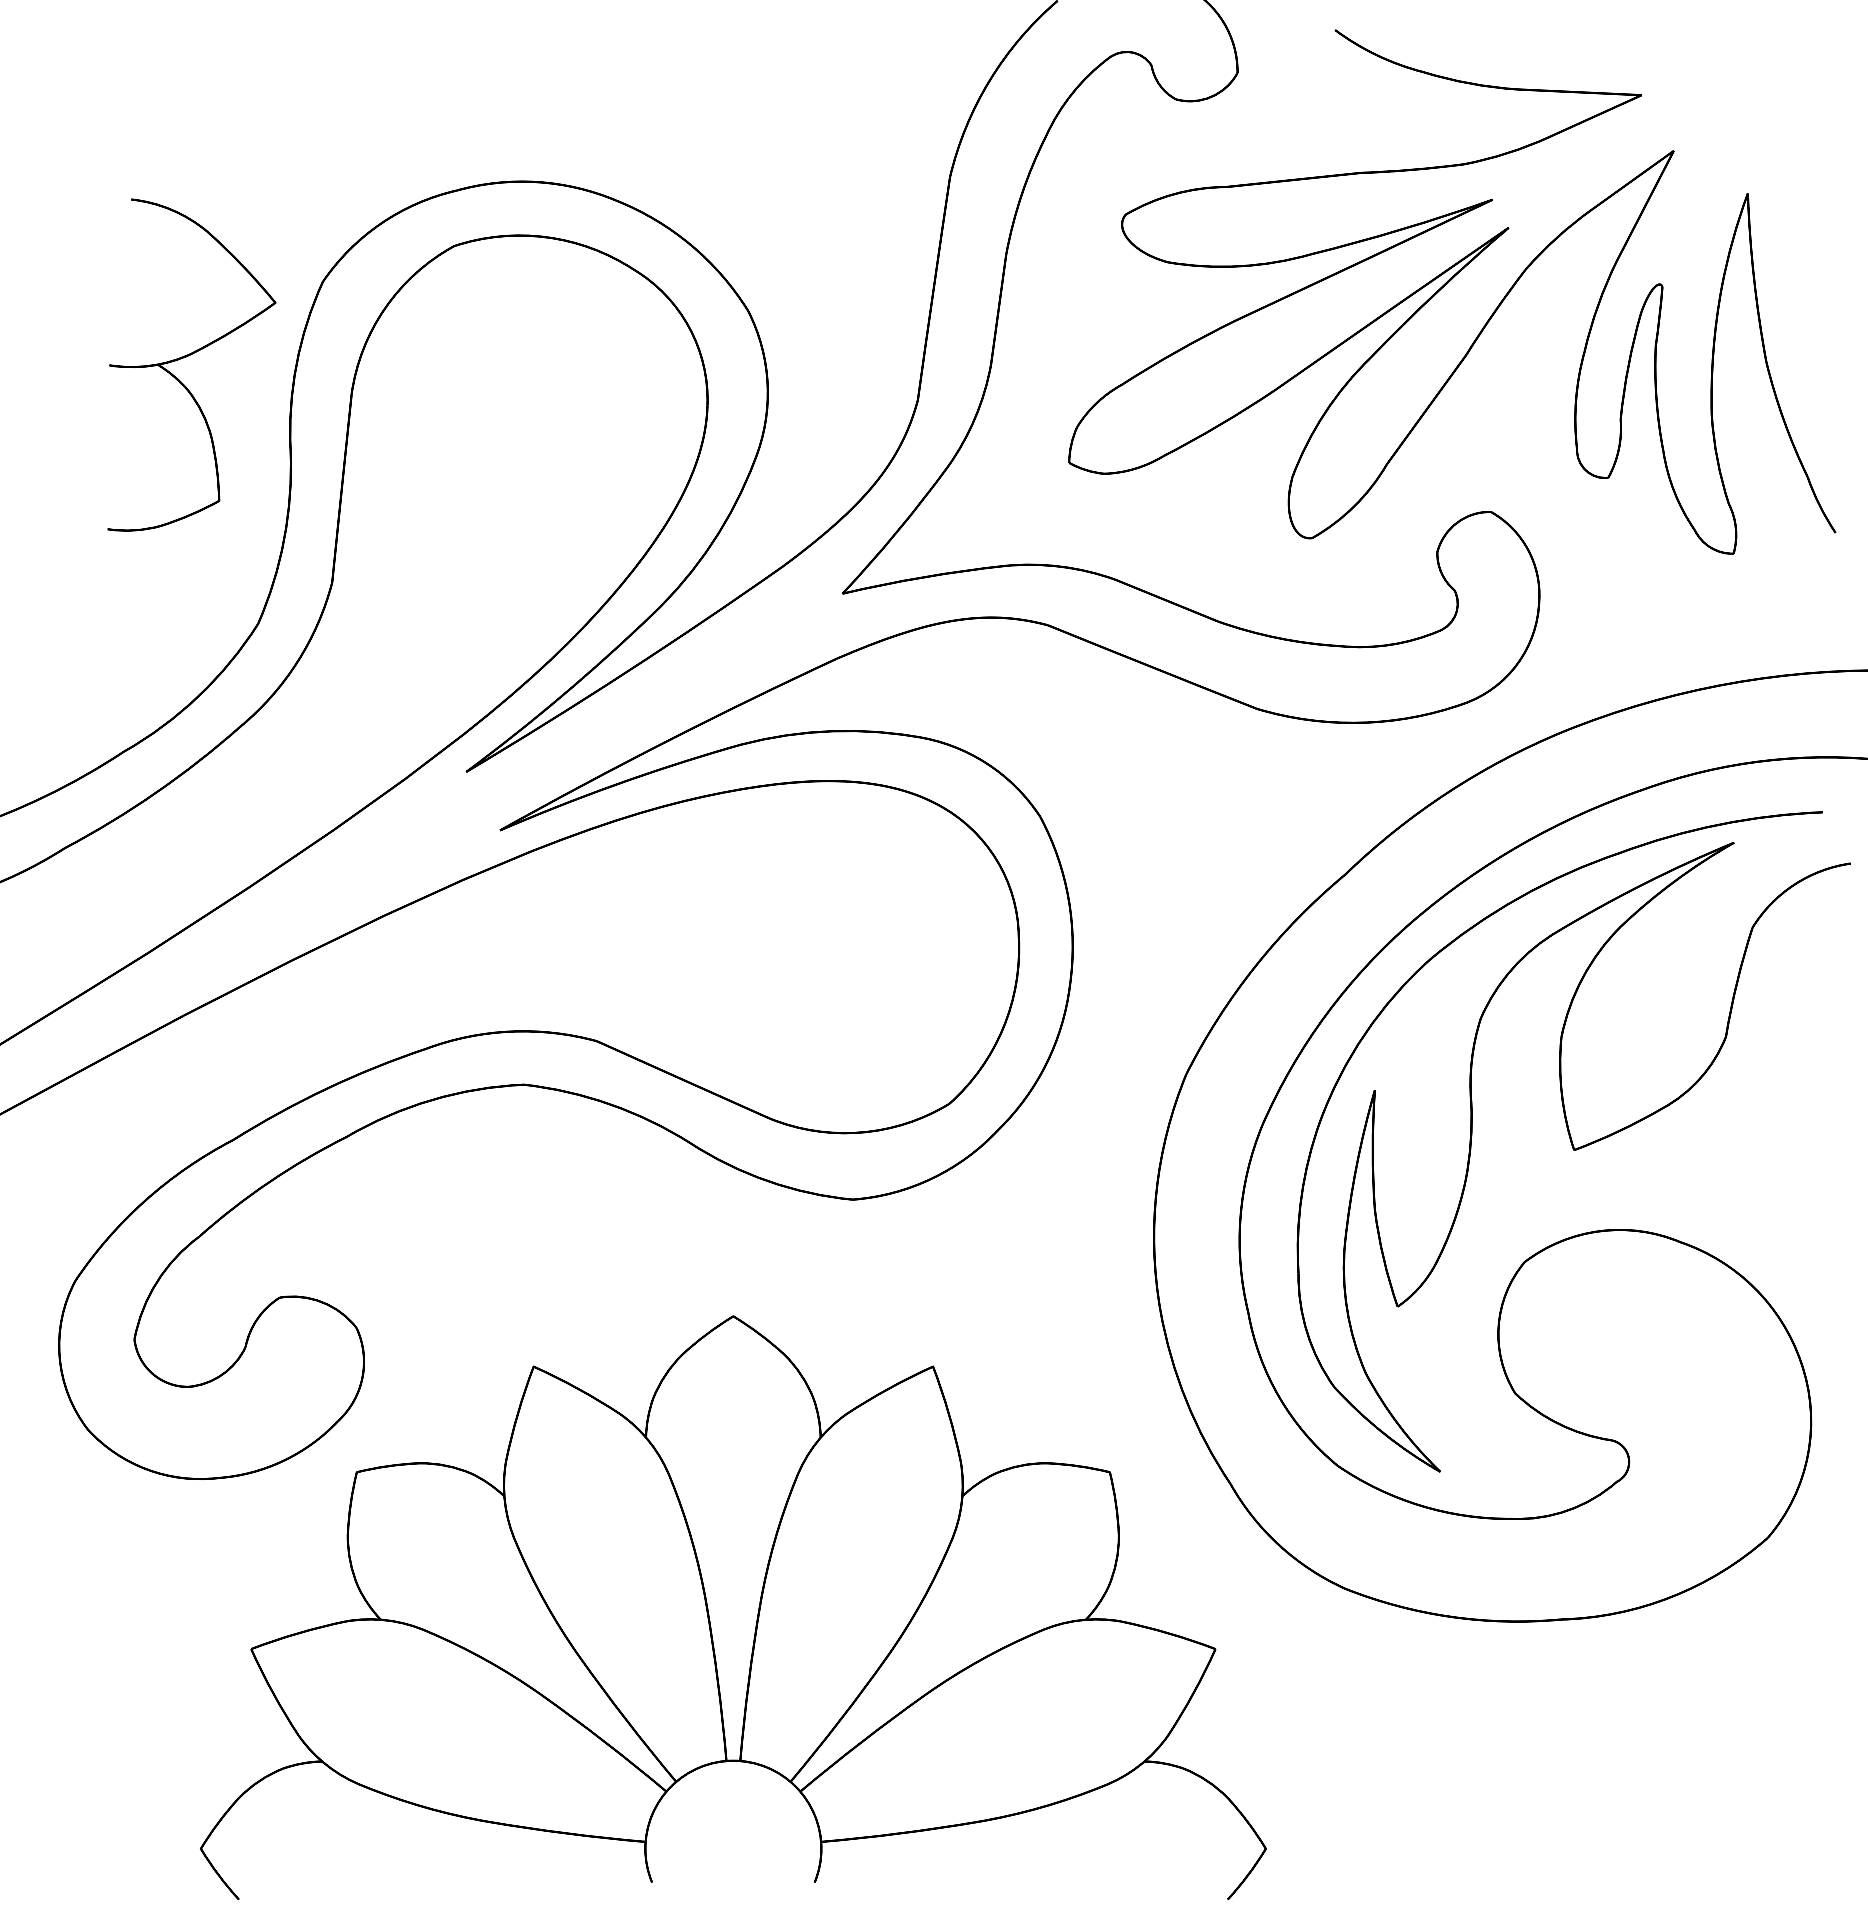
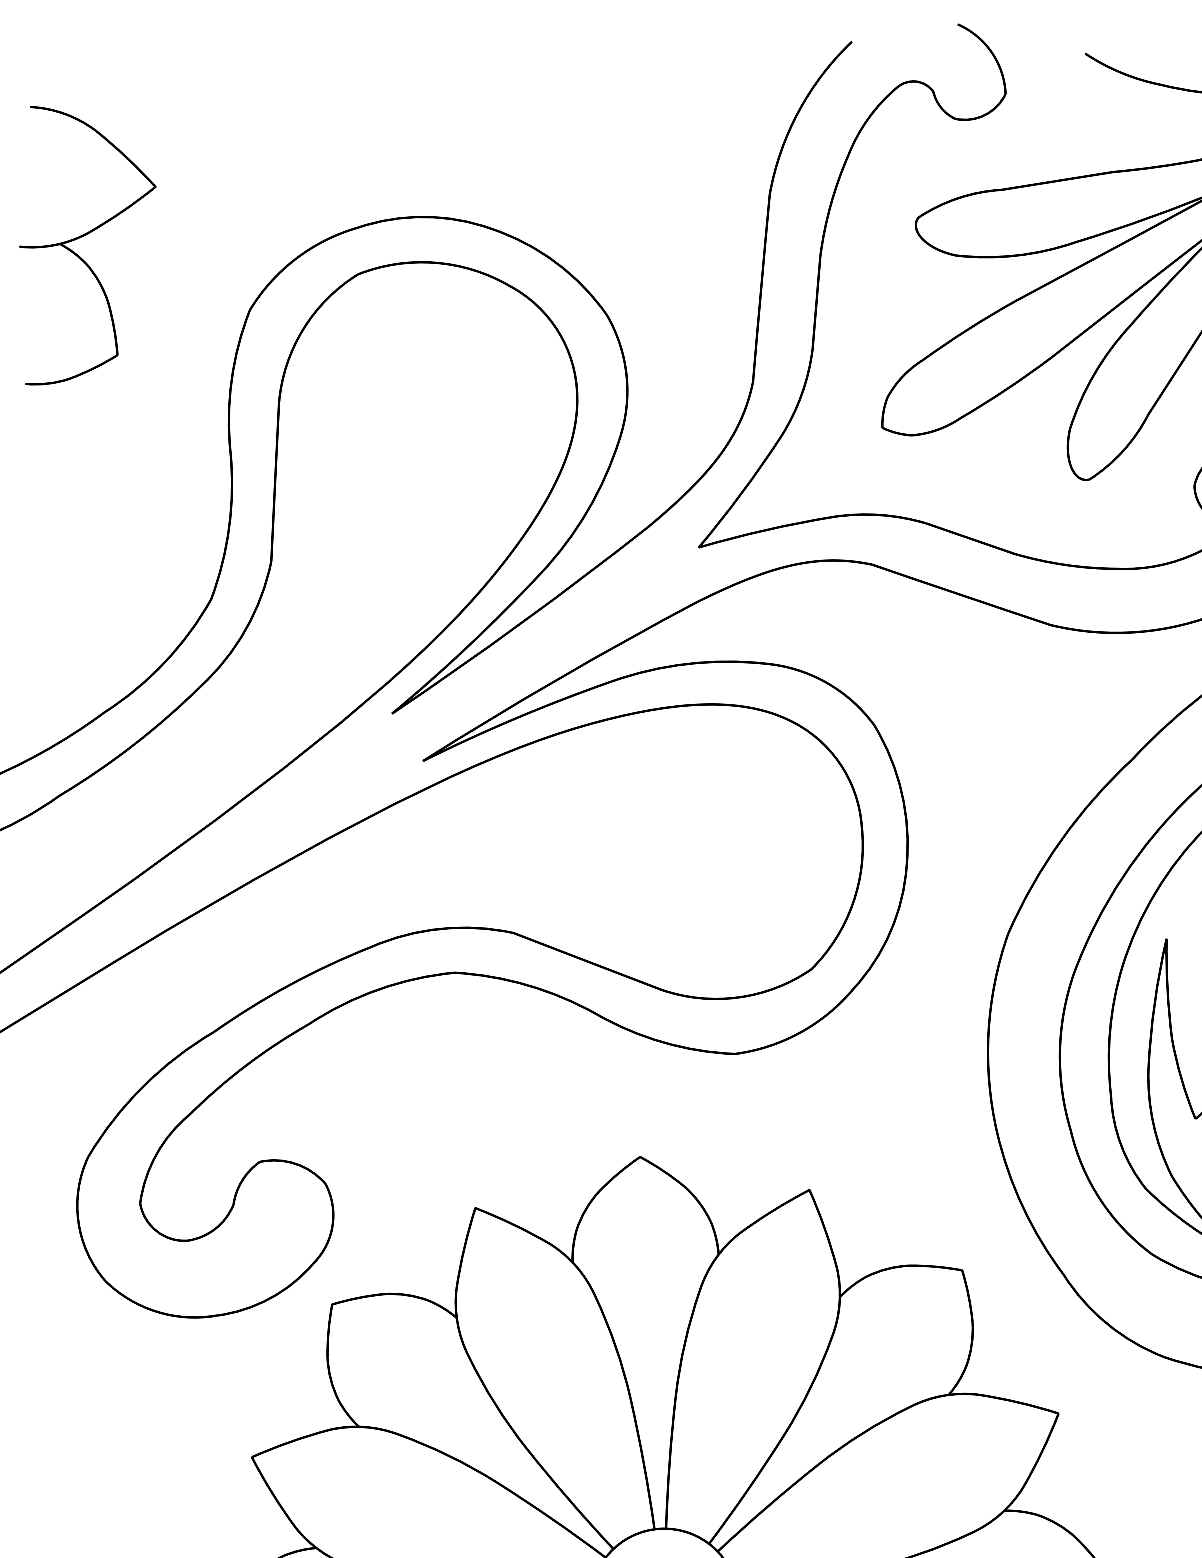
part: (188, 356) -> (85, 235), moved

